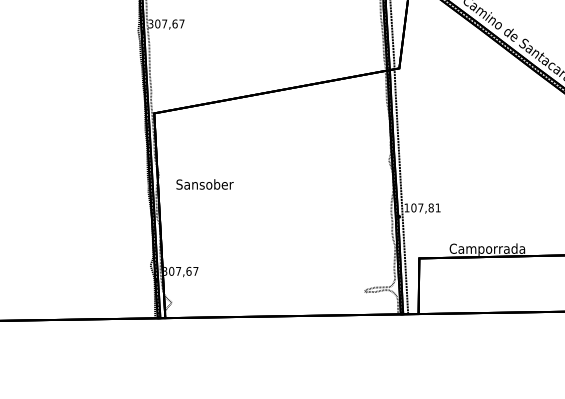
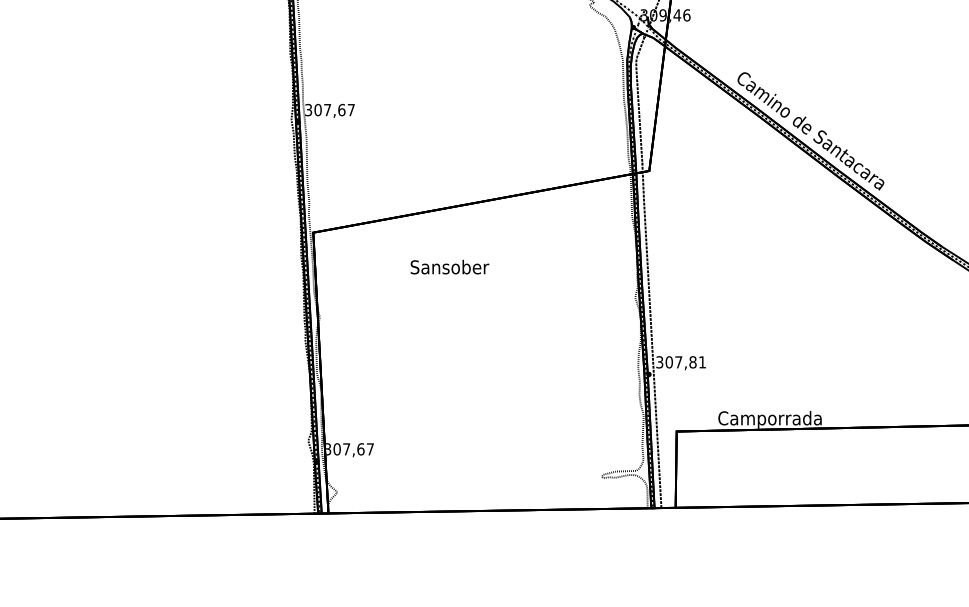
text: (204, 184) -> (449, 266), moved
text: (406, 208) -> (659, 362), 107,81 -> 307,81

